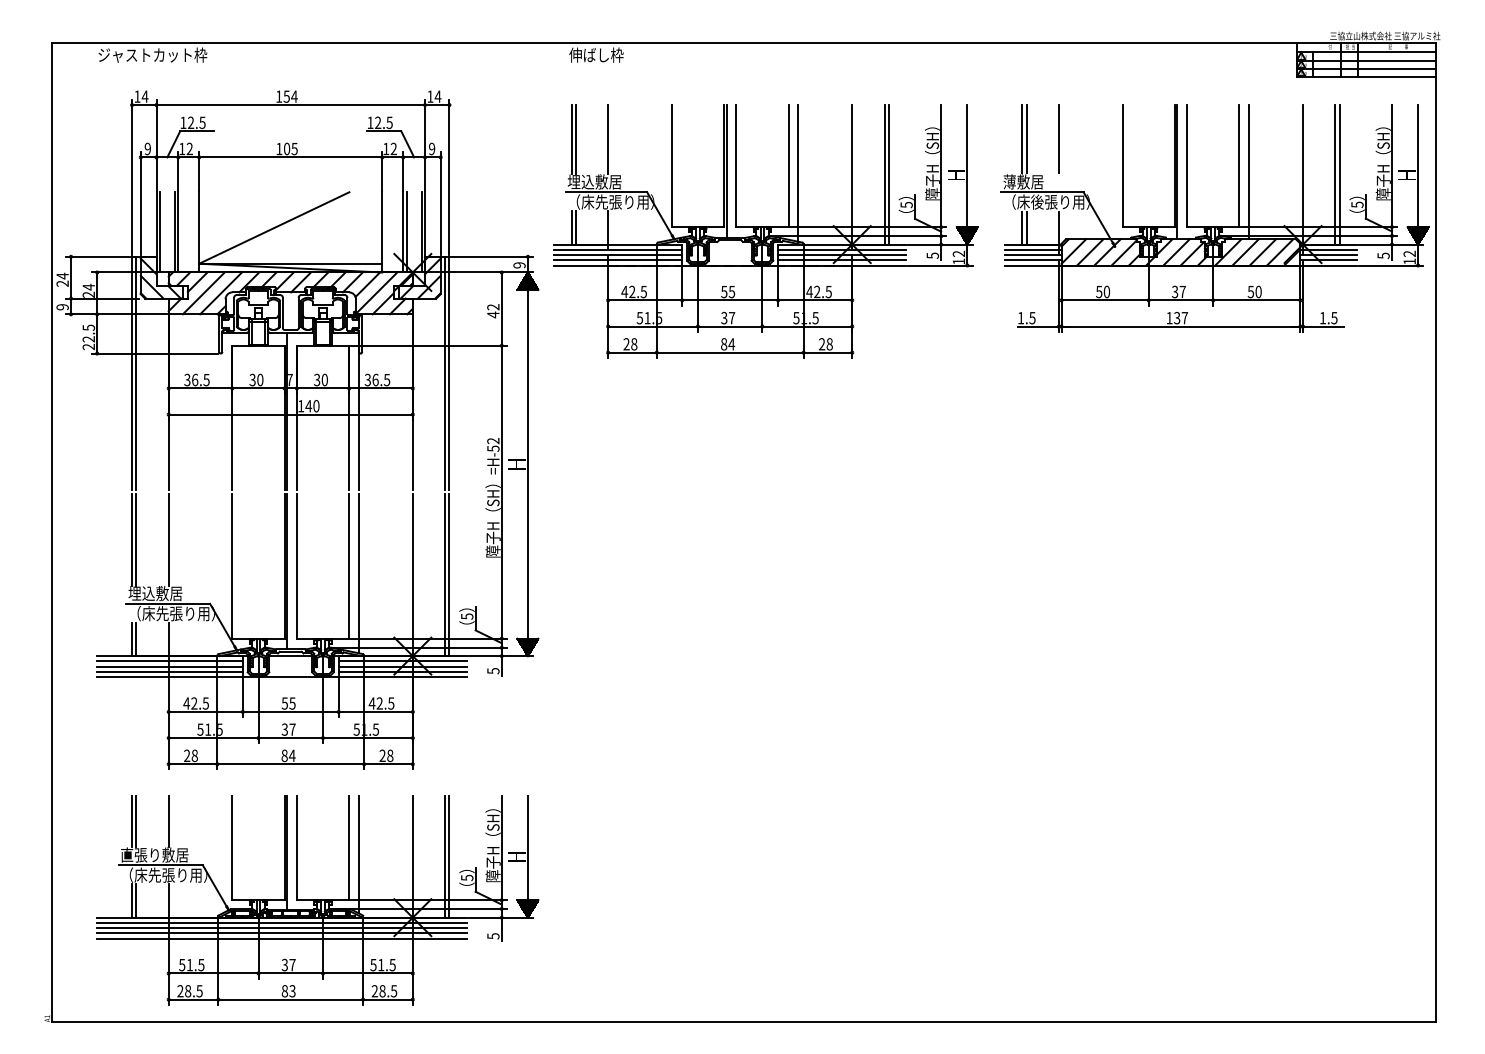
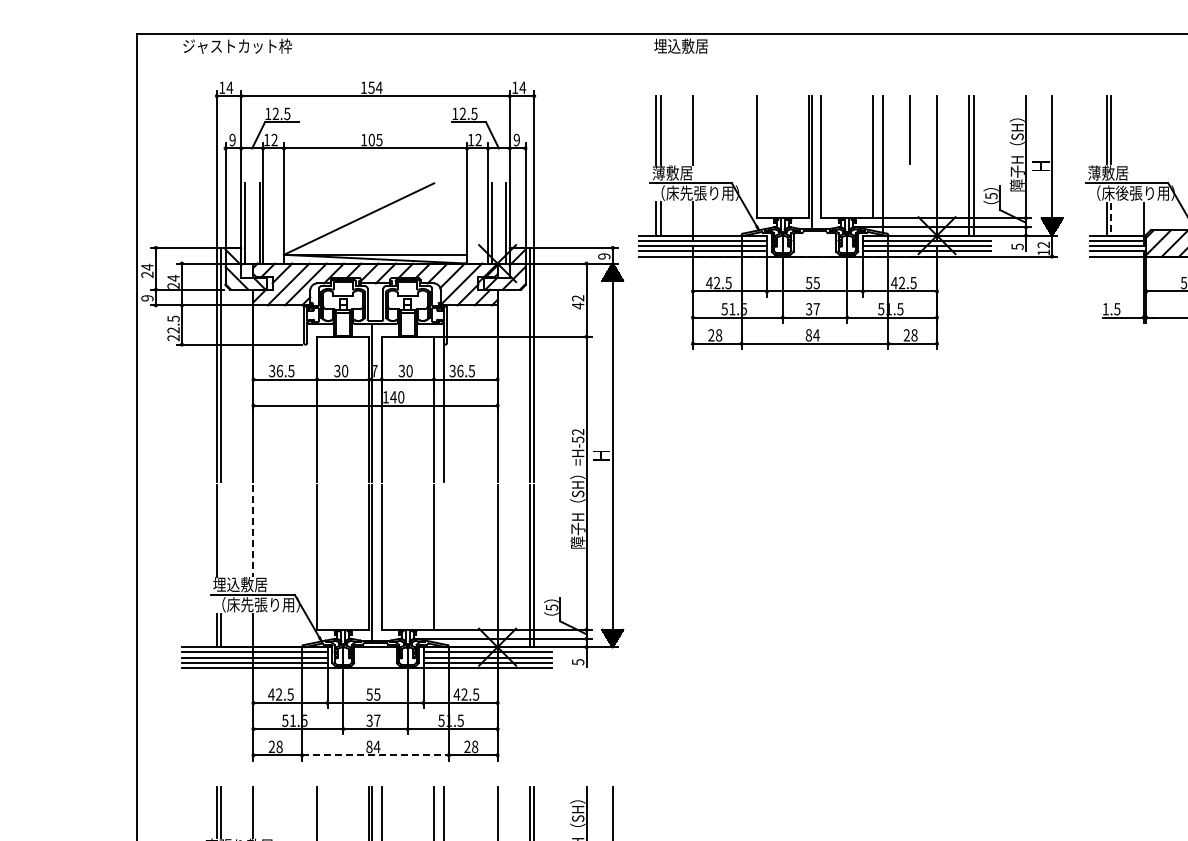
text: (596, 54) -> (681, 45), 伸ばし枠 -> 埋込敷居
line: (1058, 138) -> (909, 129), moved
text: (594, 181) -> (679, 172), 埋込敷居 -> 薄敷居
line: (1026, 228) -> (1111, 219), solid -> dashed
line: (136, 539) -> (221, 530), removed
line: (168, 539) -> (253, 530), solid -> dashed
line: (358, 573) -> (443, 564), removed
line: (291, 764) -> (376, 755), solid -> dashed

